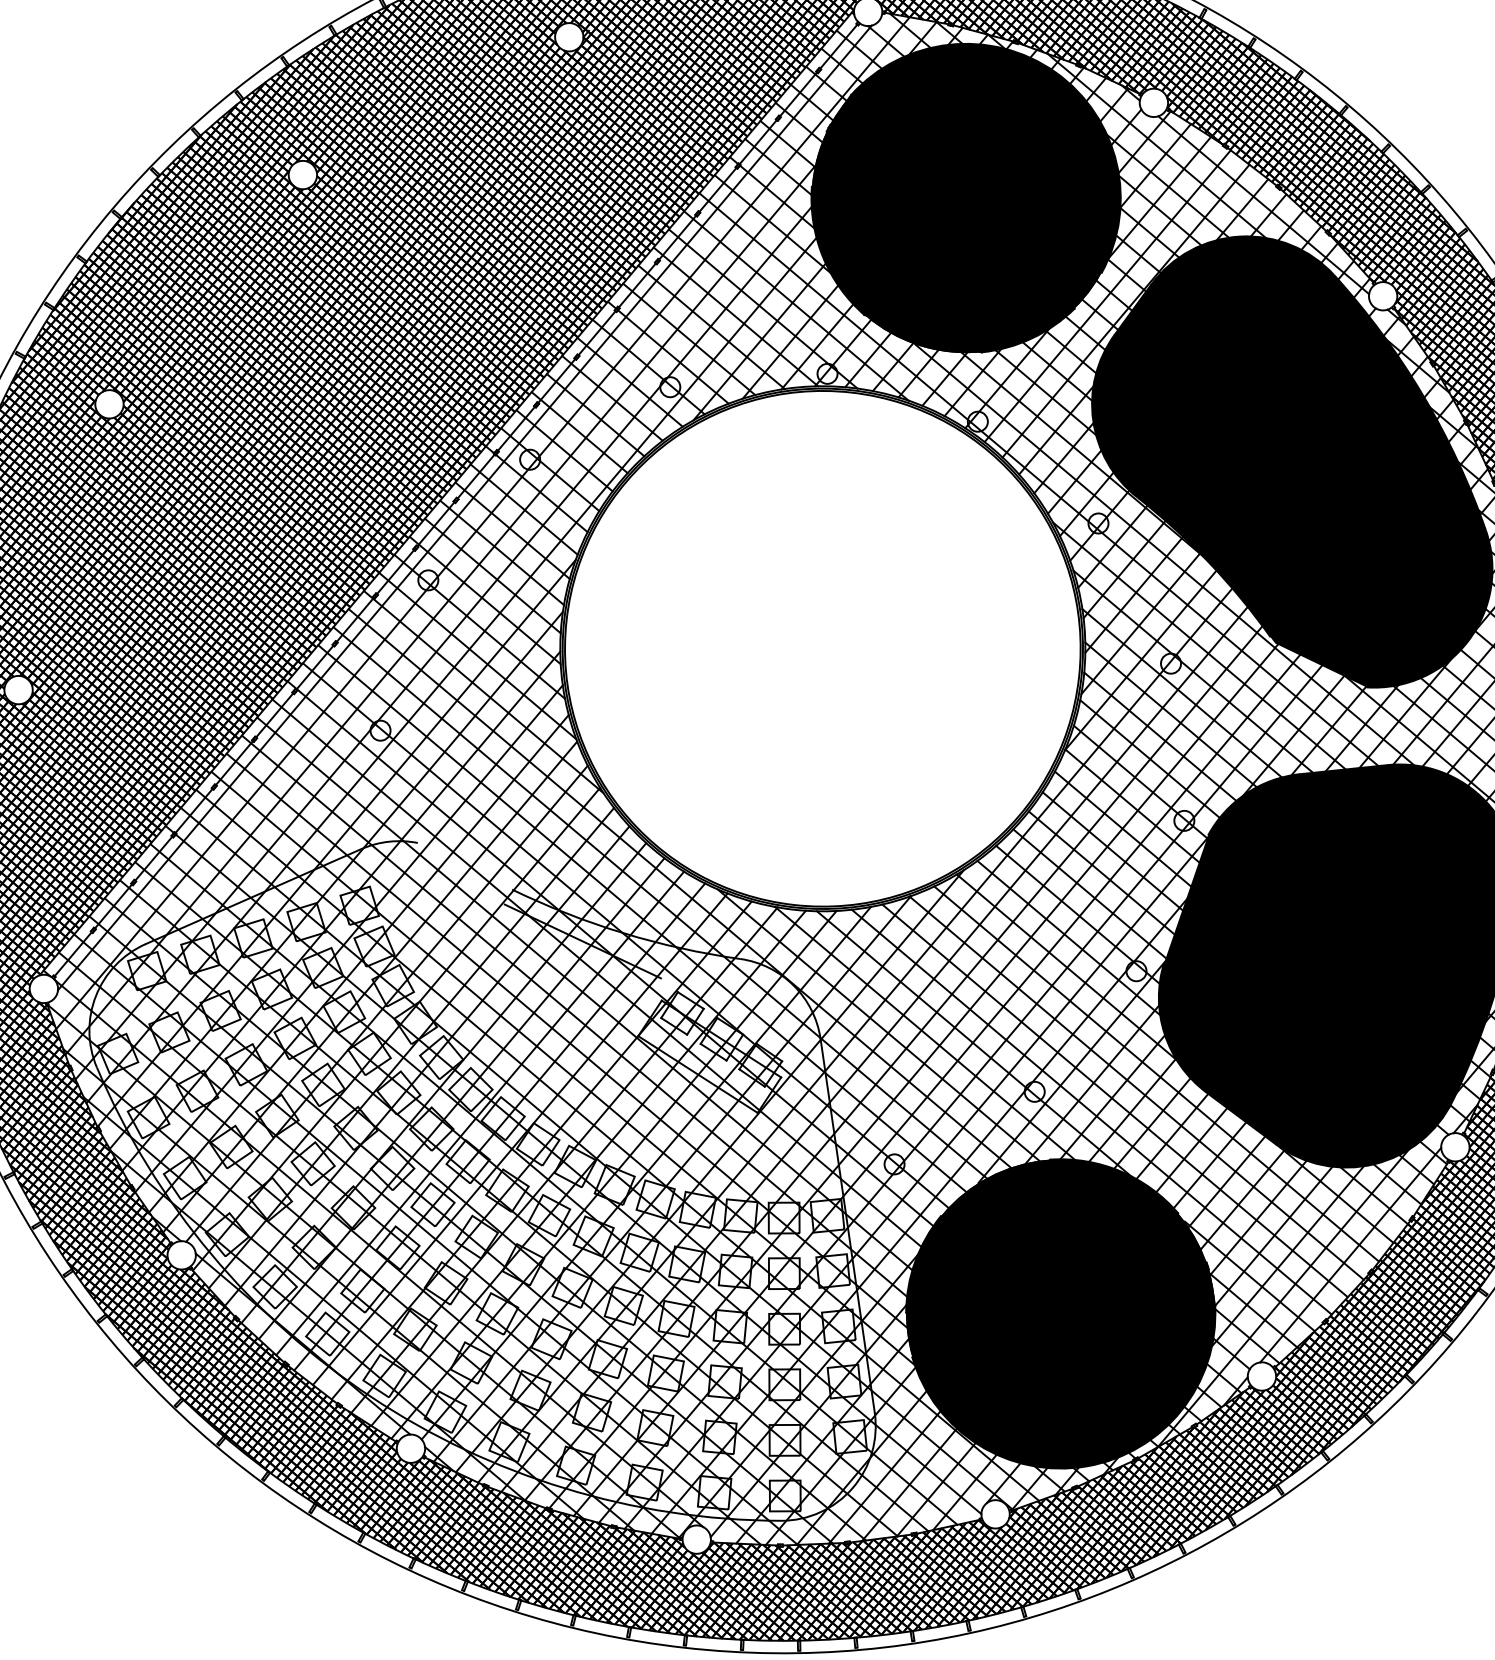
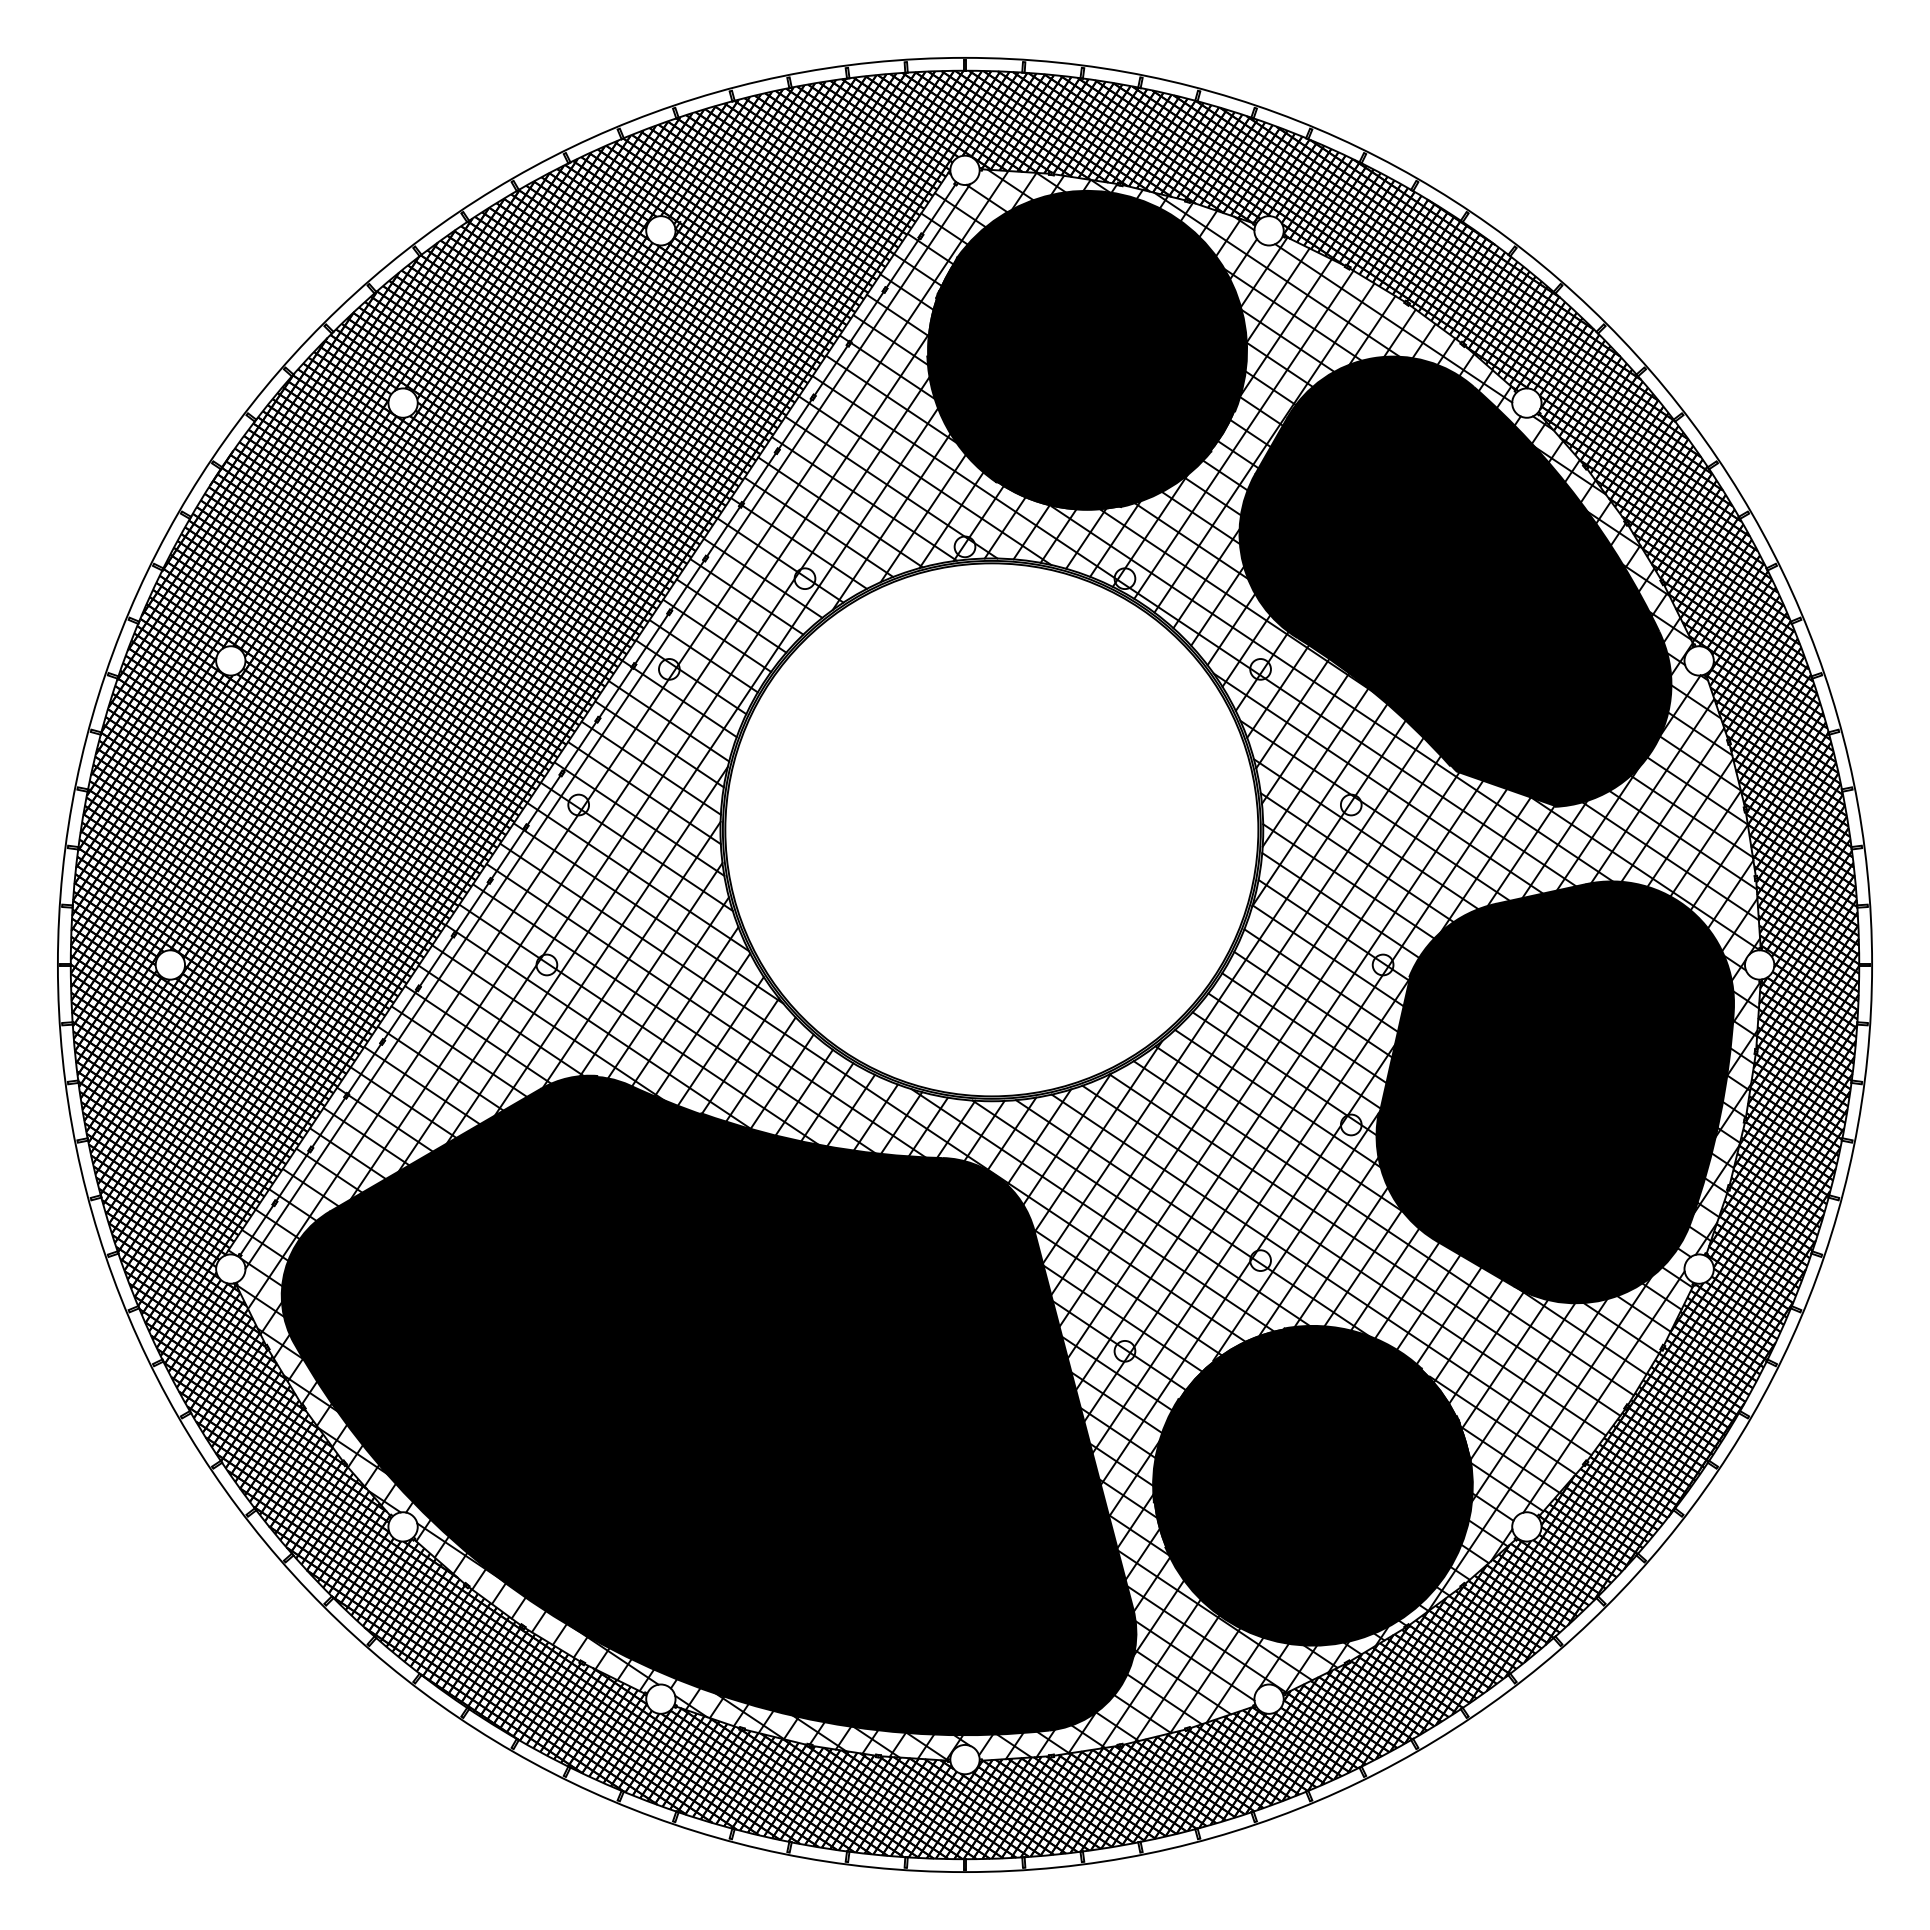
fill: (488, 1171) -> (708, 1405), added

